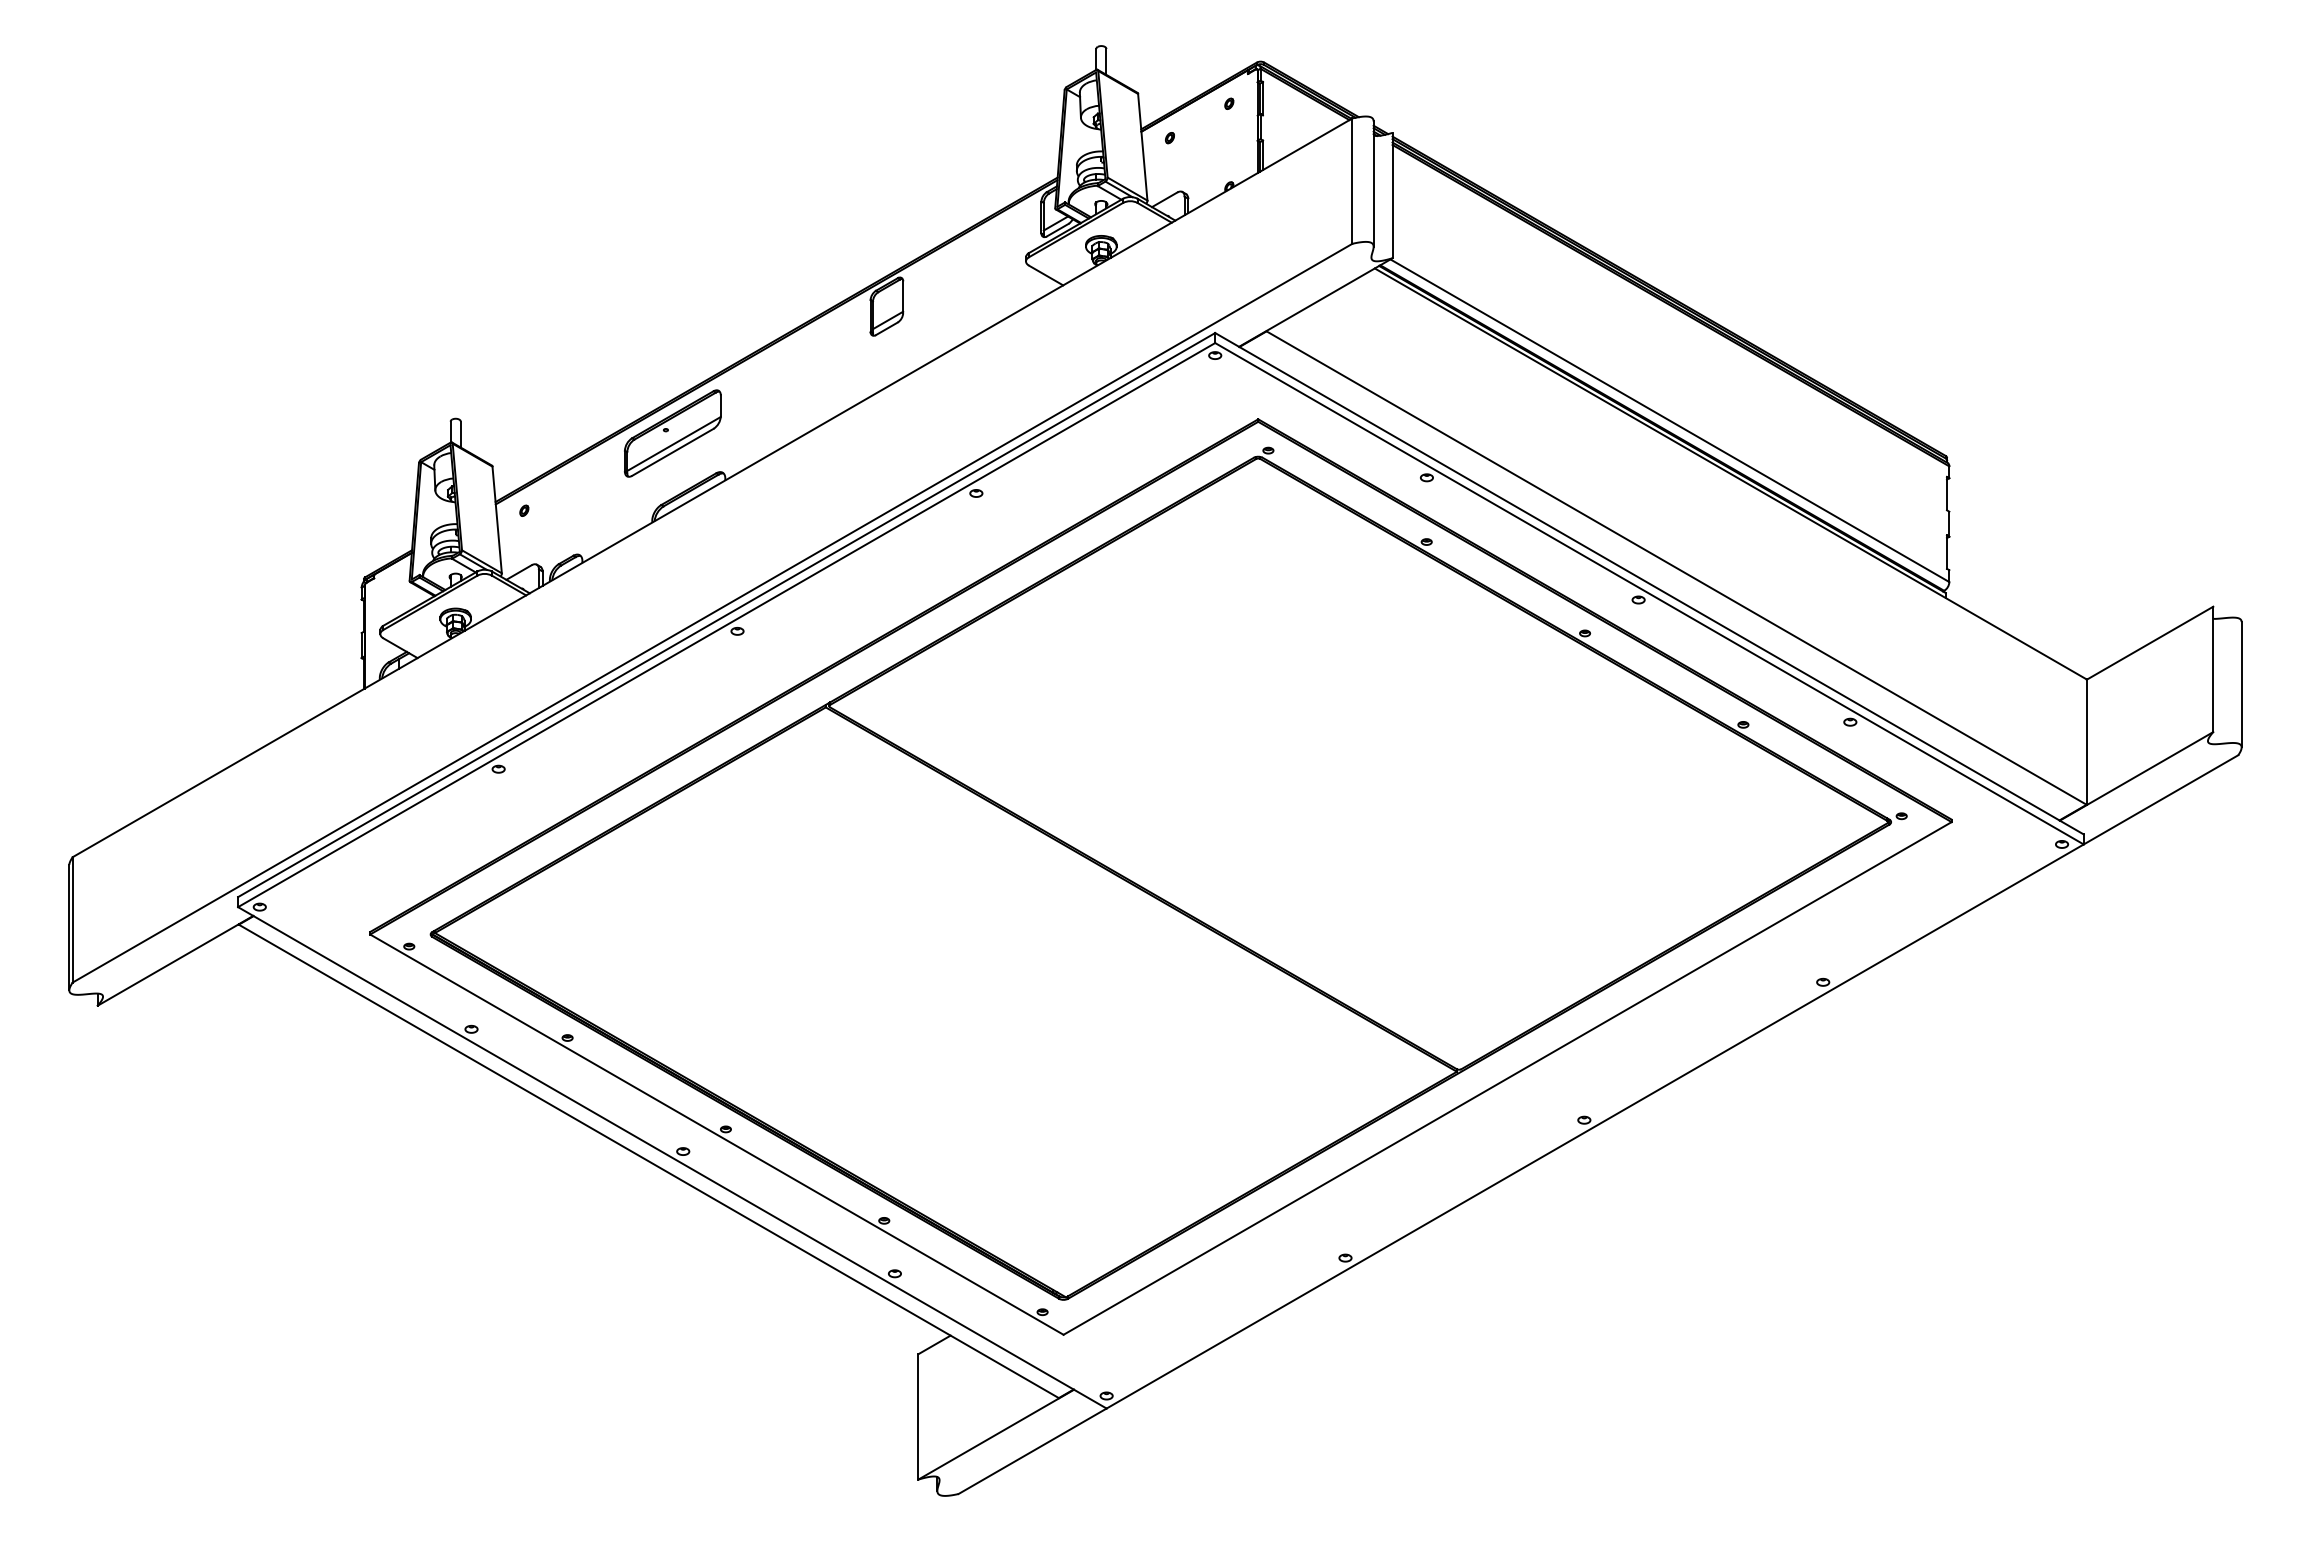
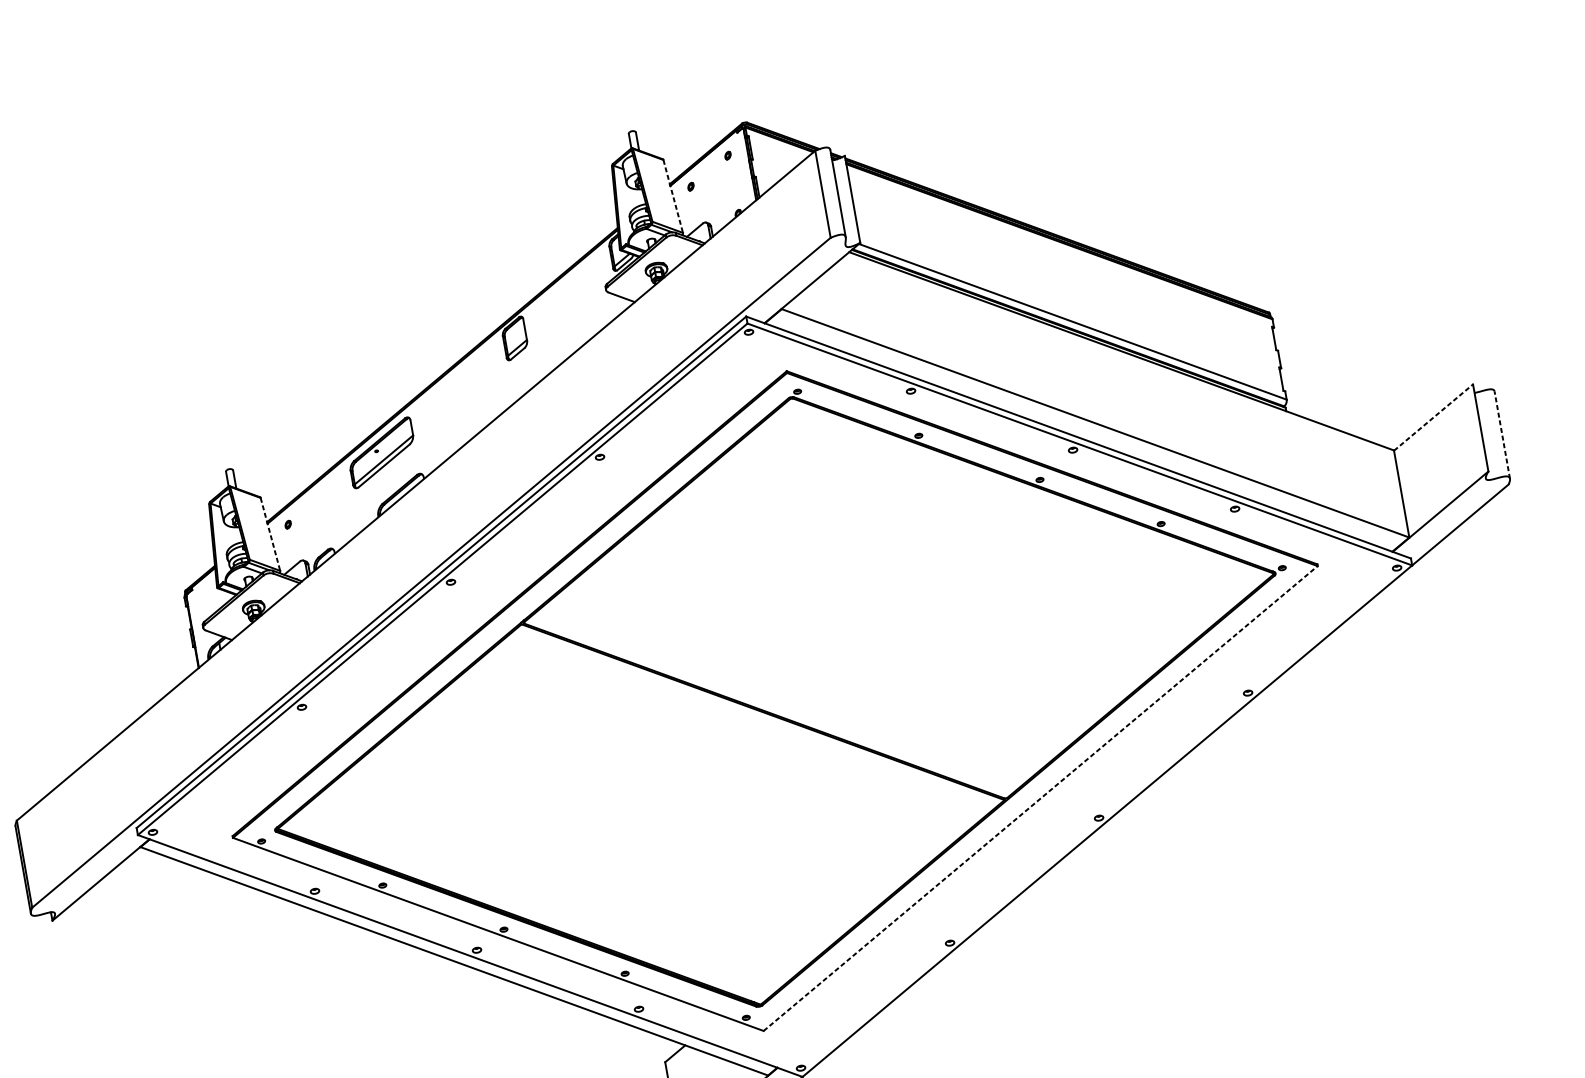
line: (1142, 147) -> (673, 196), solid -> dashed
line: (497, 519) -> (270, 534), solid -> dashed
line: (2150, 643) -> (1433, 417), solid -> dashed
line: (2241, 684) -> (1502, 435), solid -> dashed
line: (1507, 1078) -> (1040, 798), solid -> dashed

